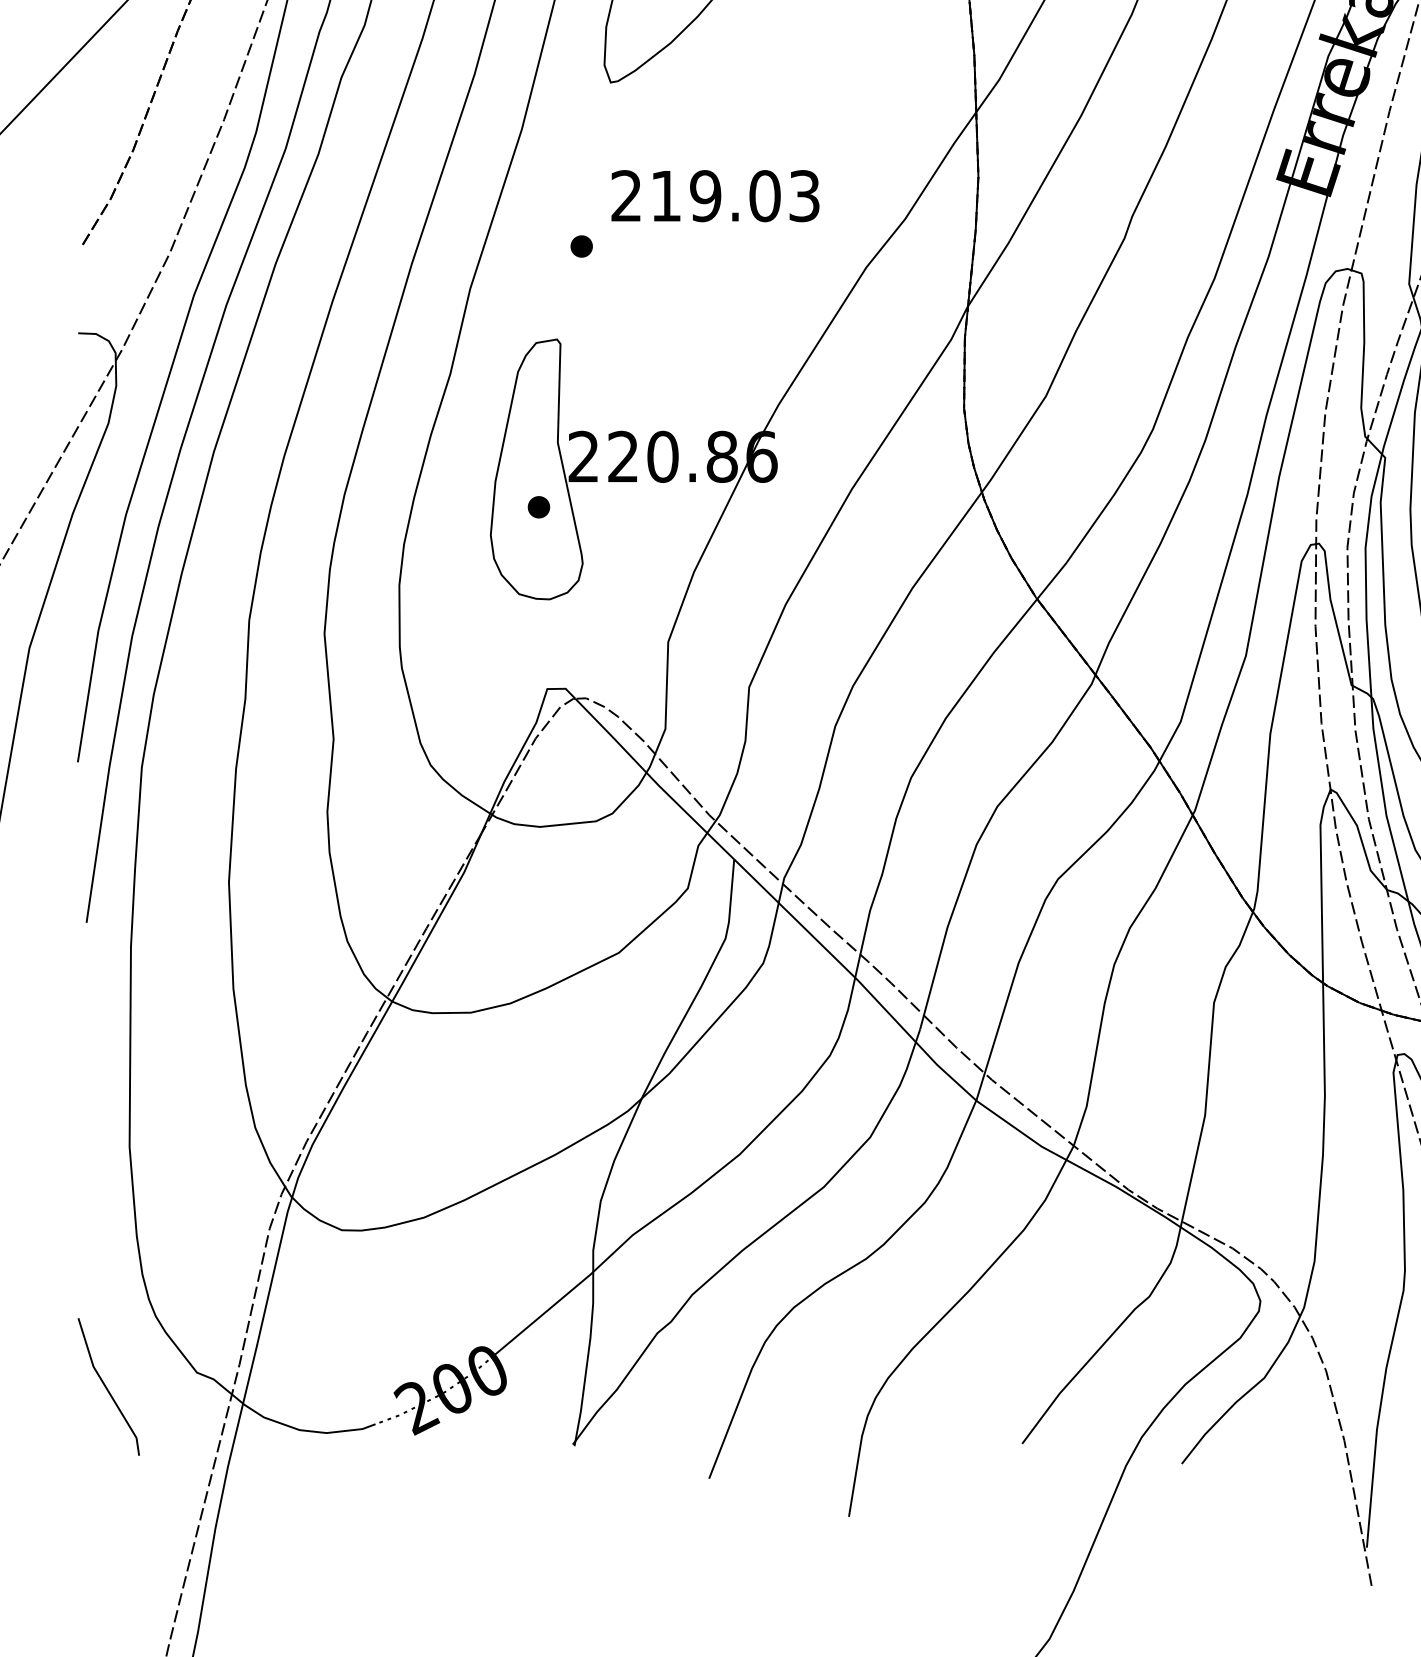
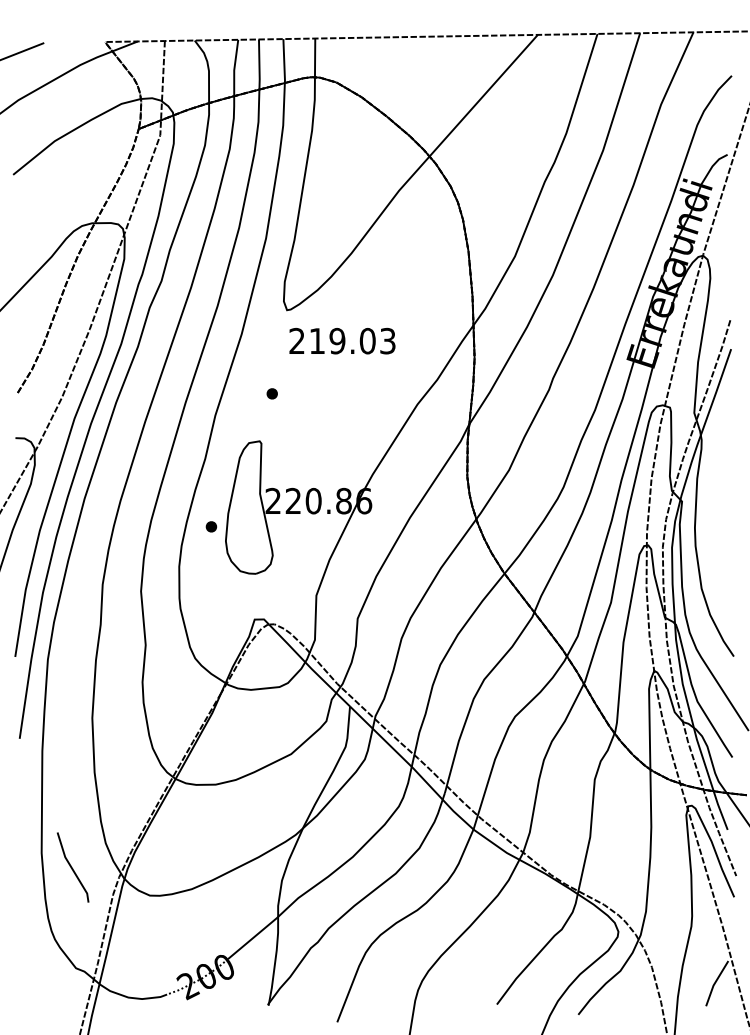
text: (715, 194) -> (342, 340), moved
part: (539, 506) -> (211, 526), moved
line: (107, 1386) -> (72, 867), moved

